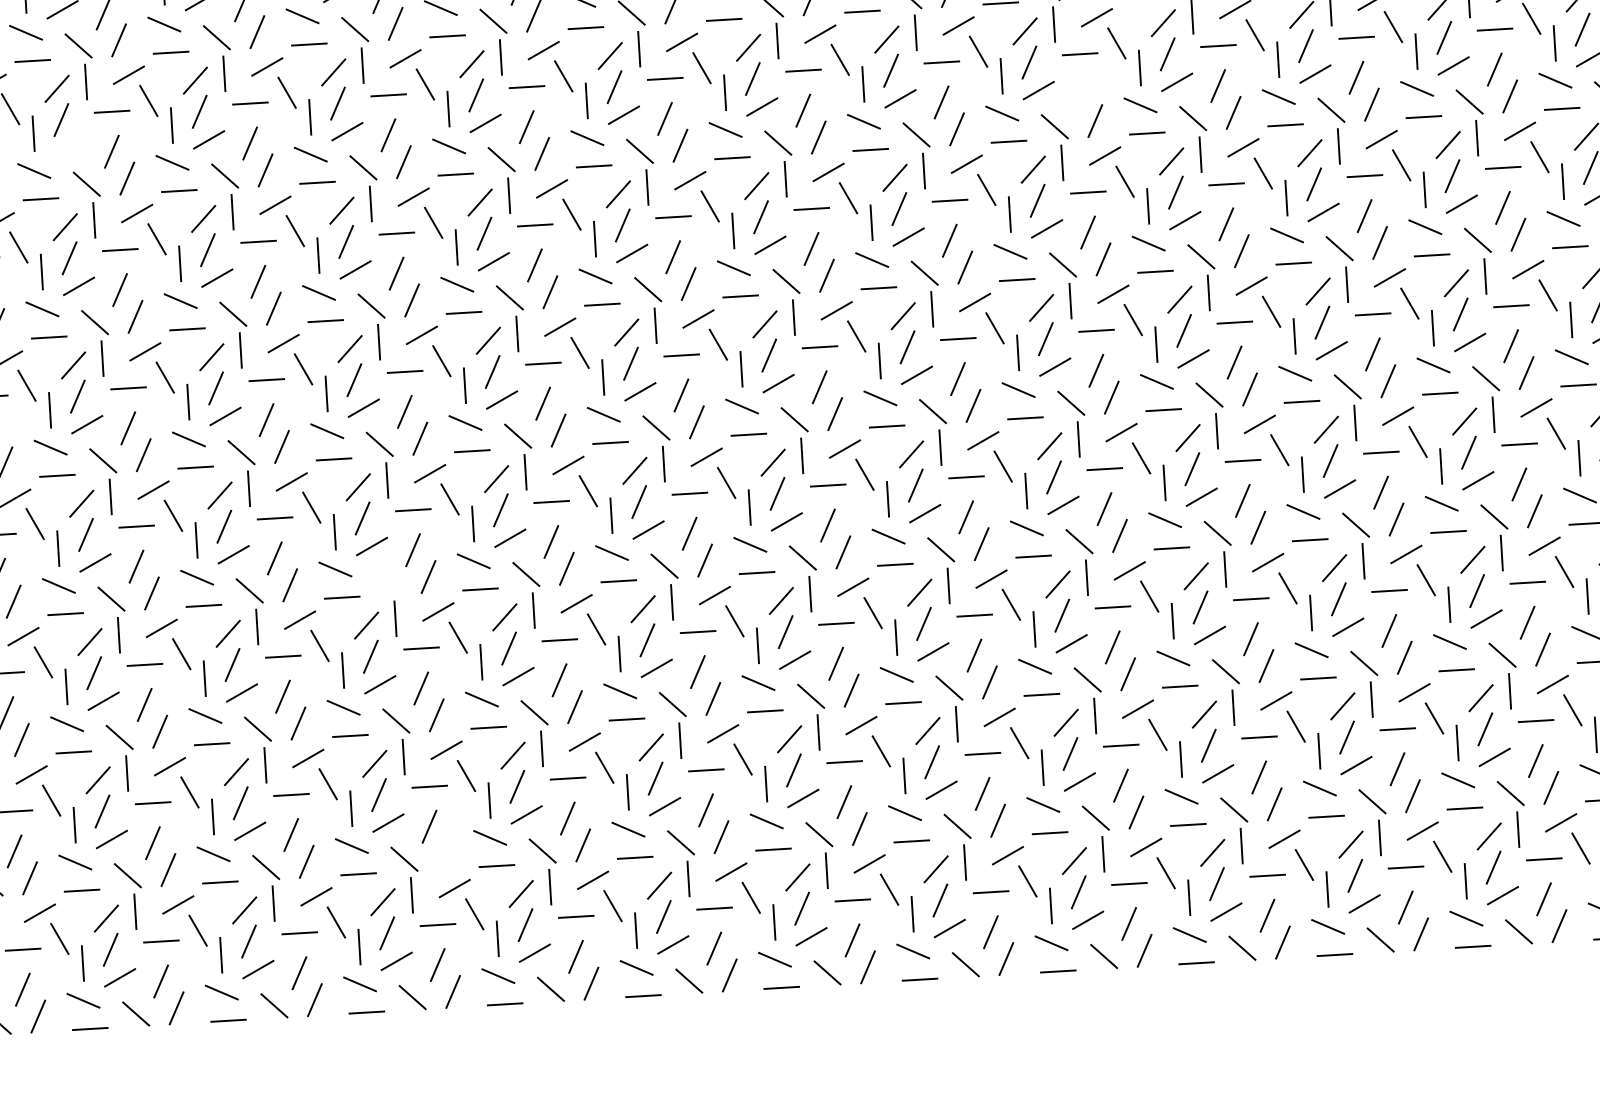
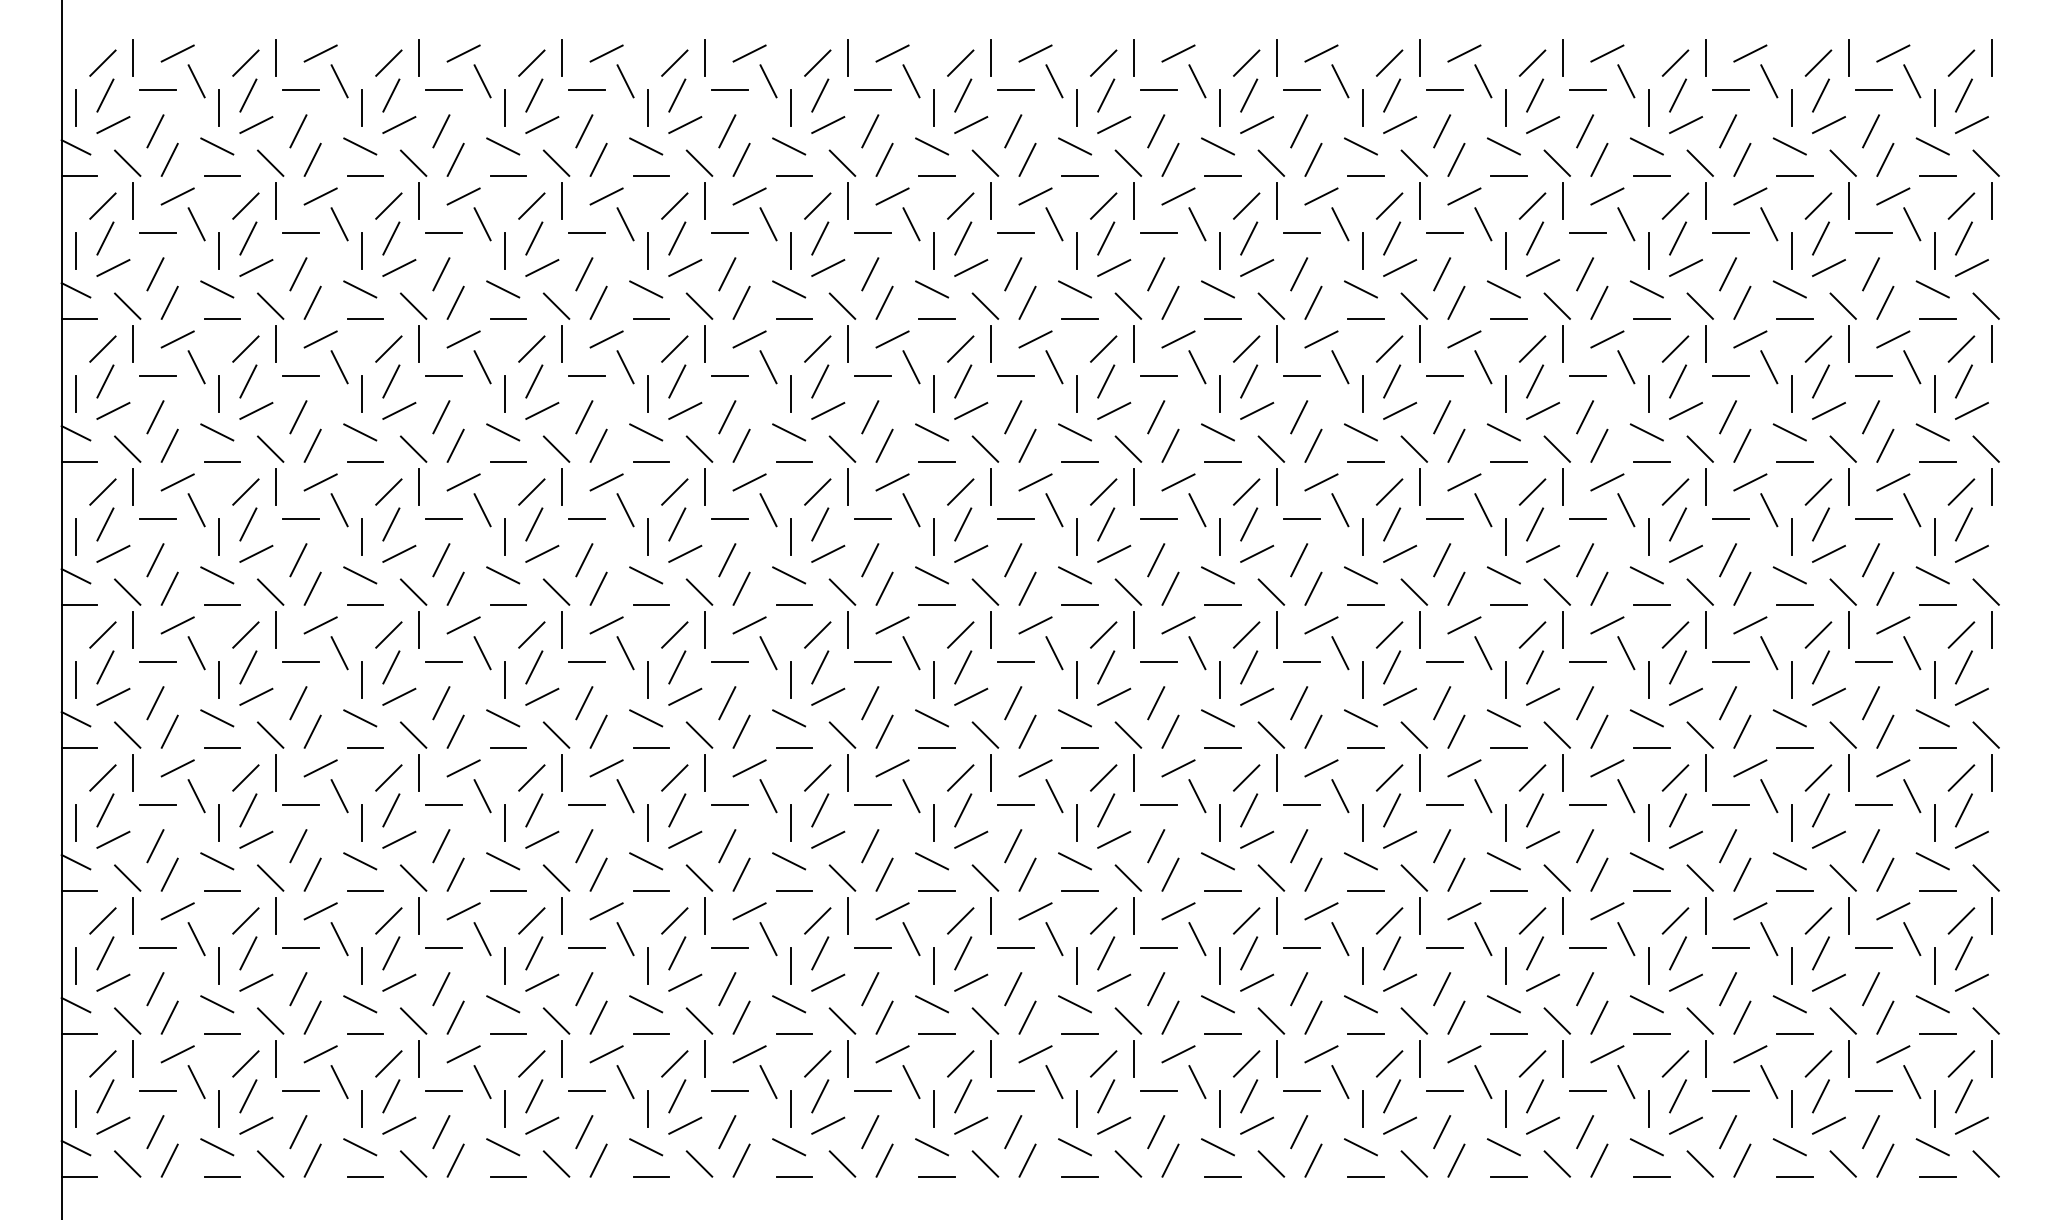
line: (1080, 94) -> (1442, 274), added
line: (70, 147) -> (399, 267), added
line: (387, 582) -> (699, 734), added
line: (444, 853) -> (741, 1017), added

